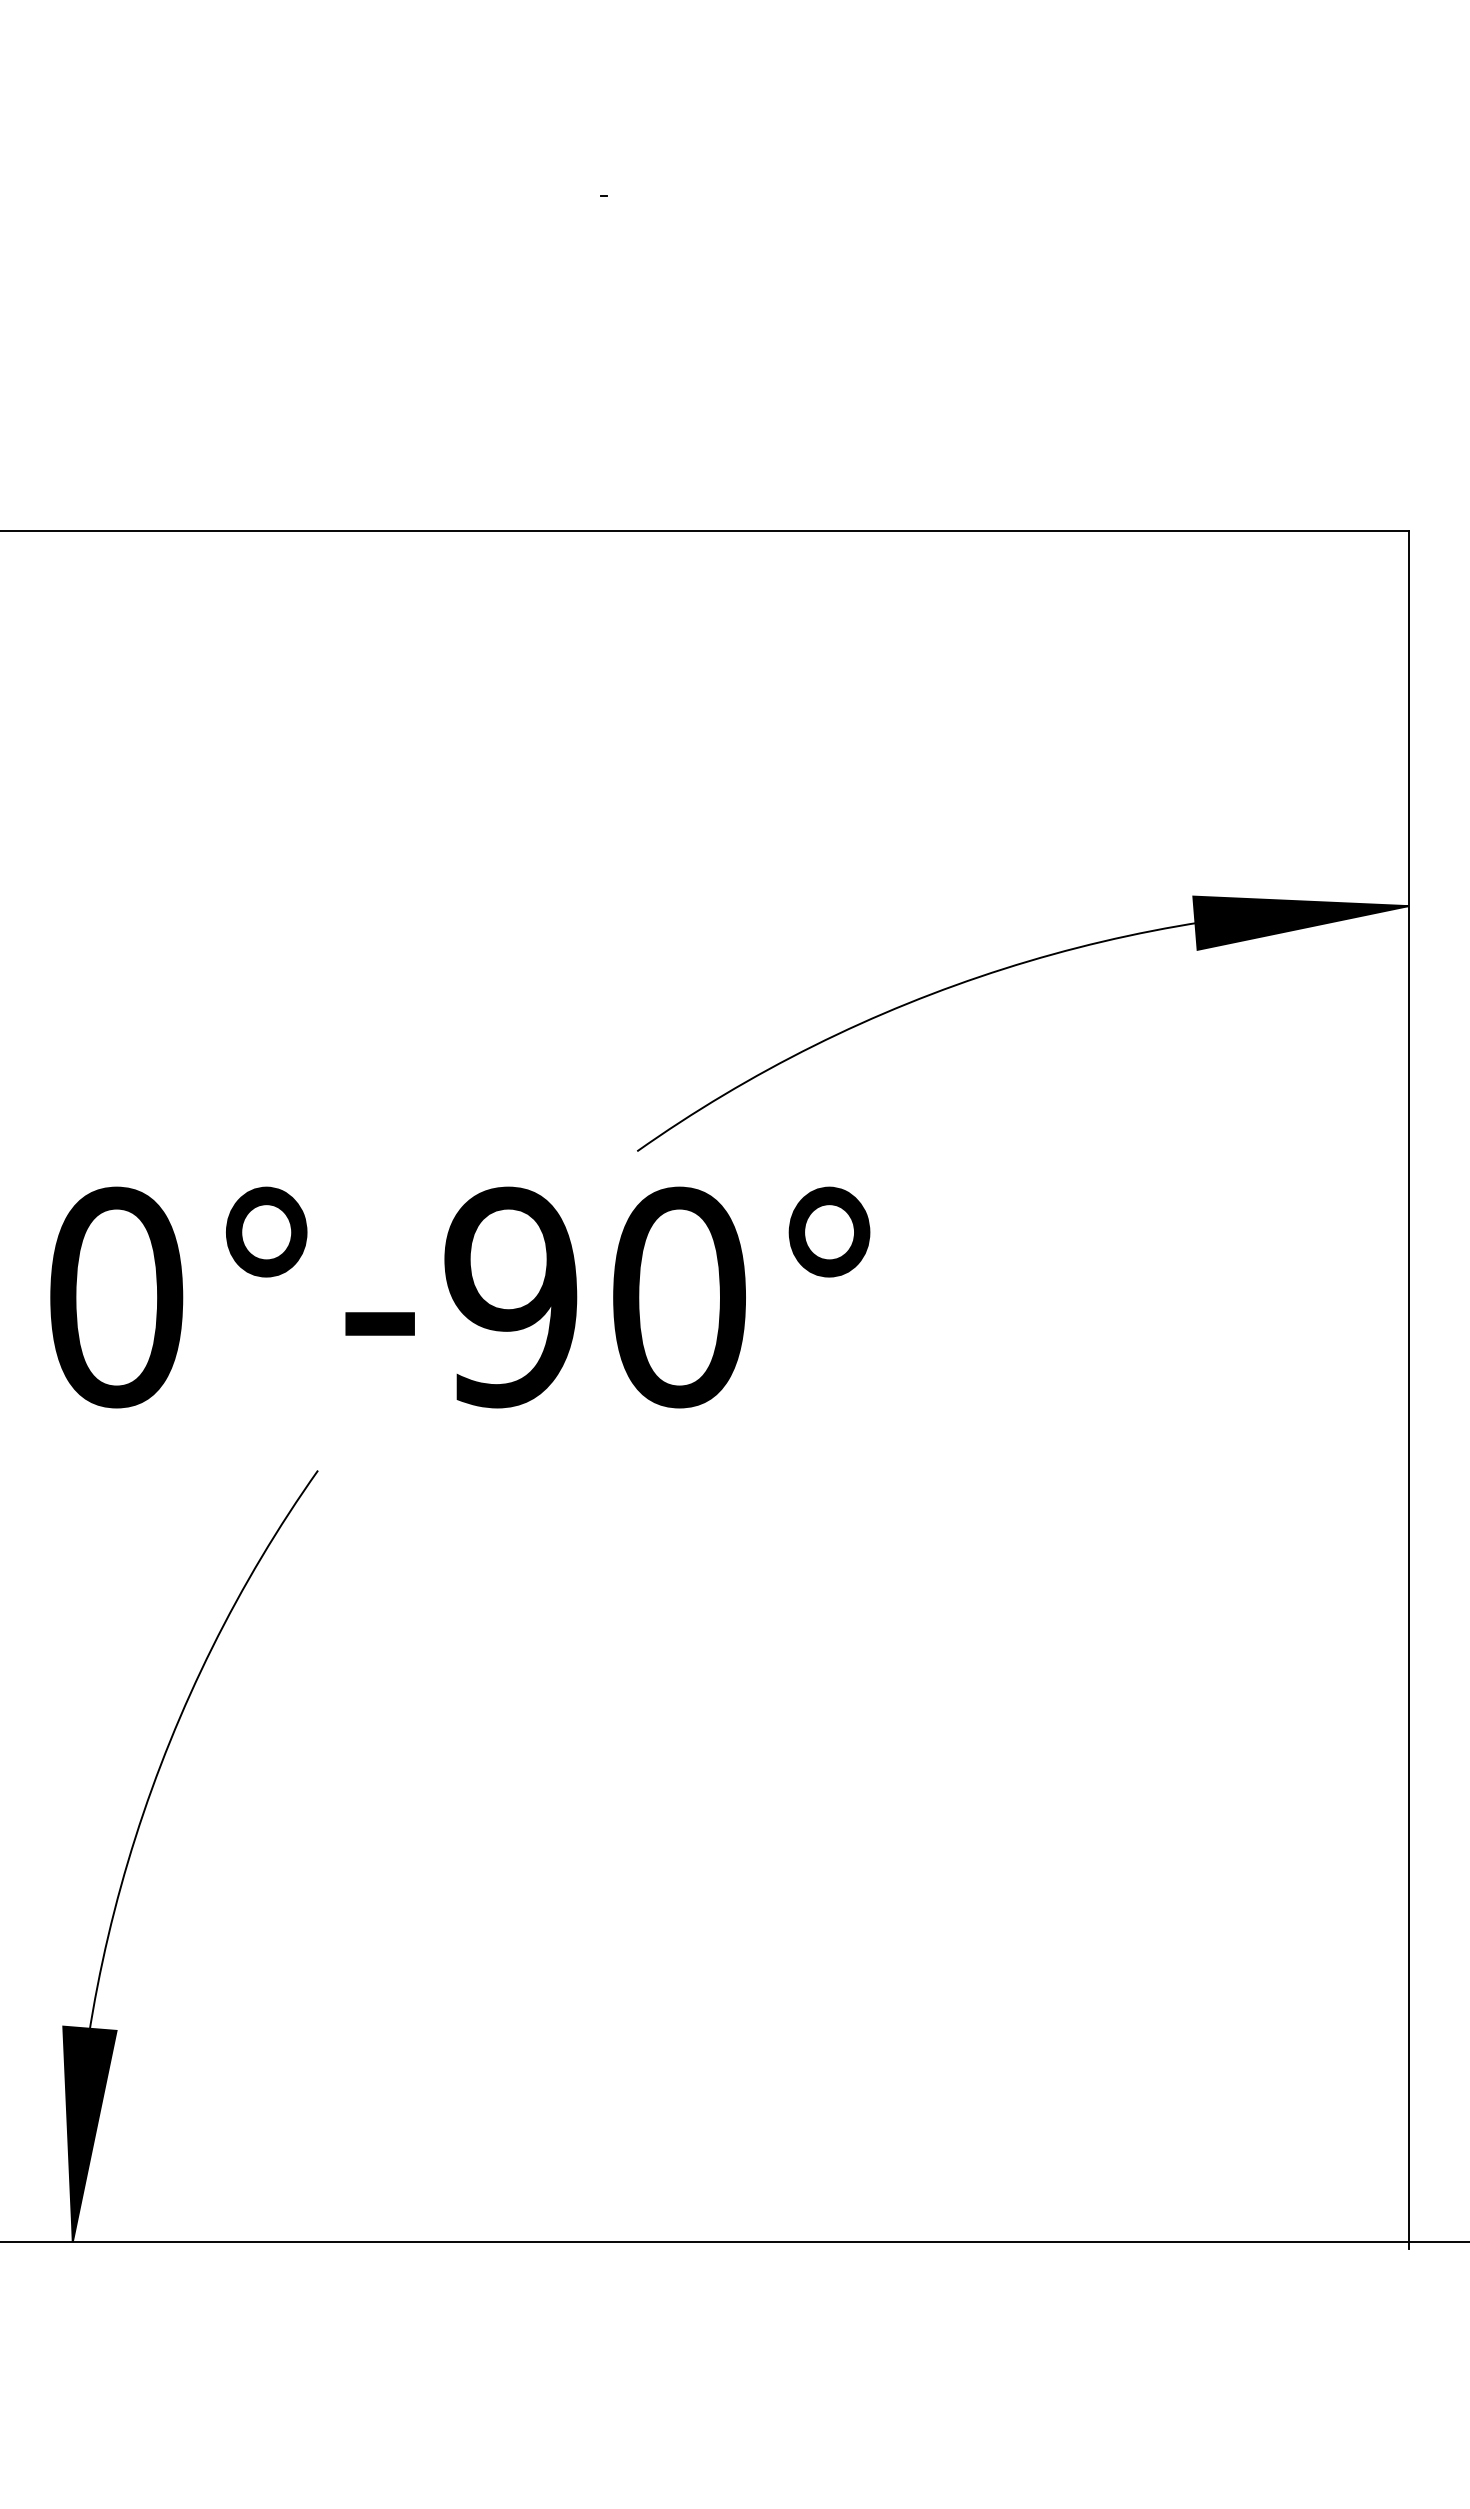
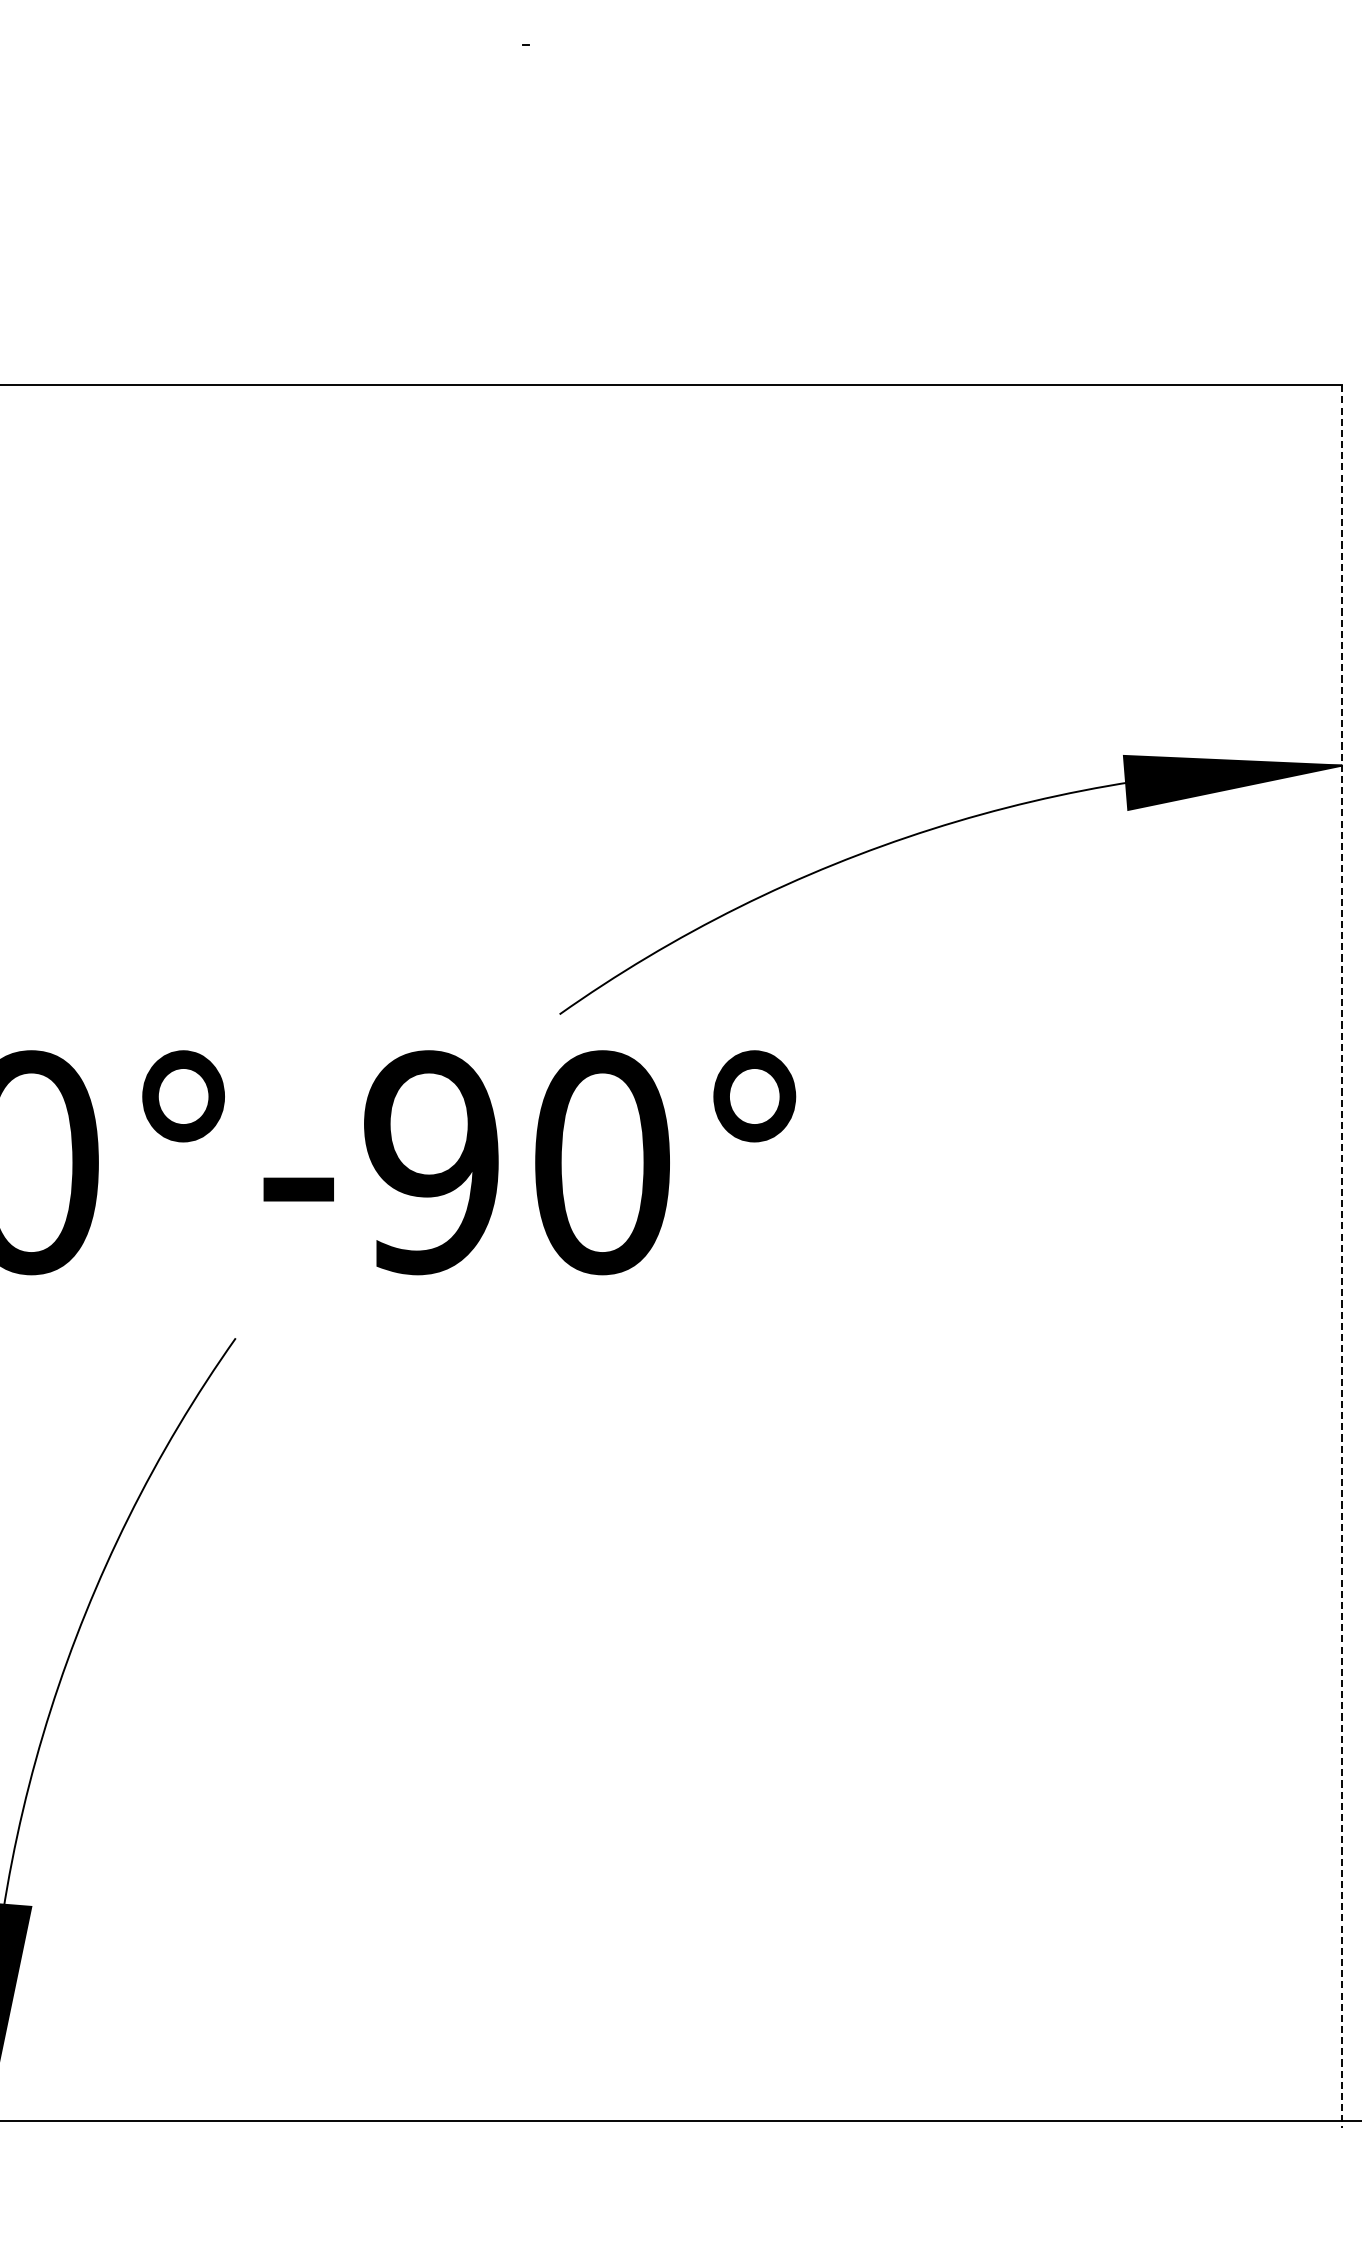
line: (1408, 1389) -> (1342, 1256), solid -> dashed

